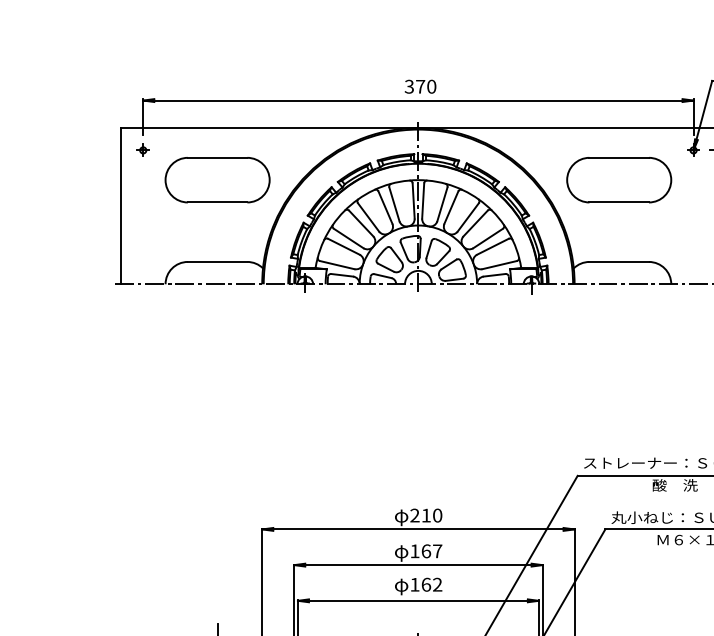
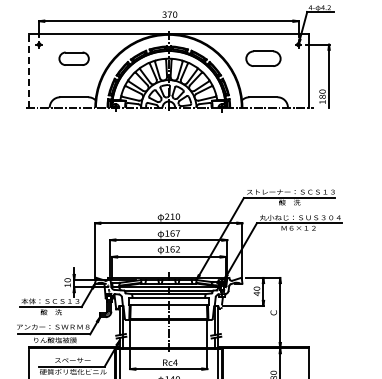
part: (216, 179) -> (73, 58), size x0.6
part: (619, 179) -> (263, 58), size x0.7
line: (120, 205) -> (28, 70), solid -> dashed

